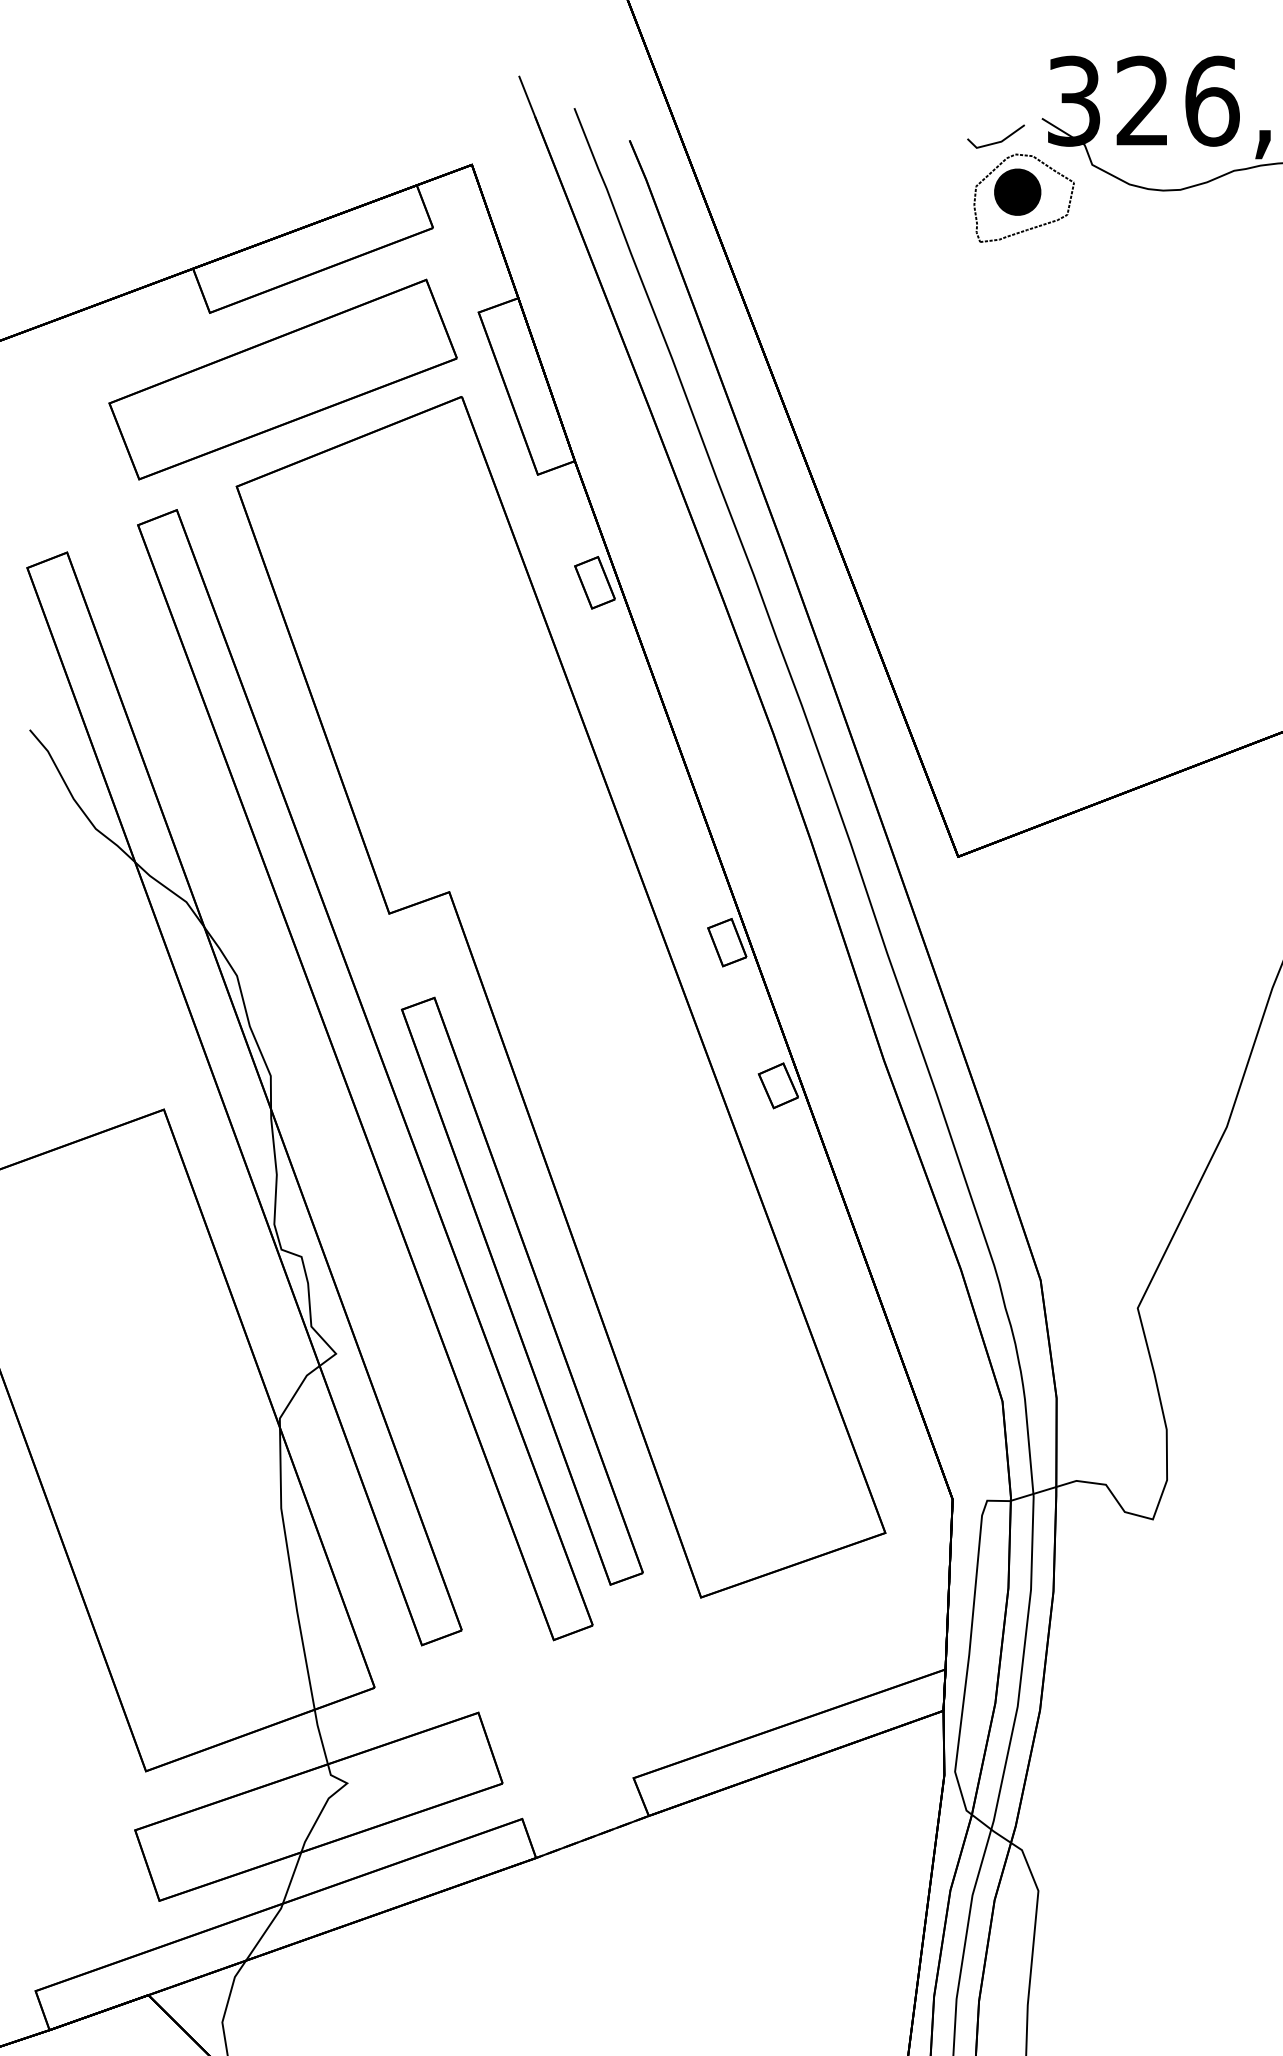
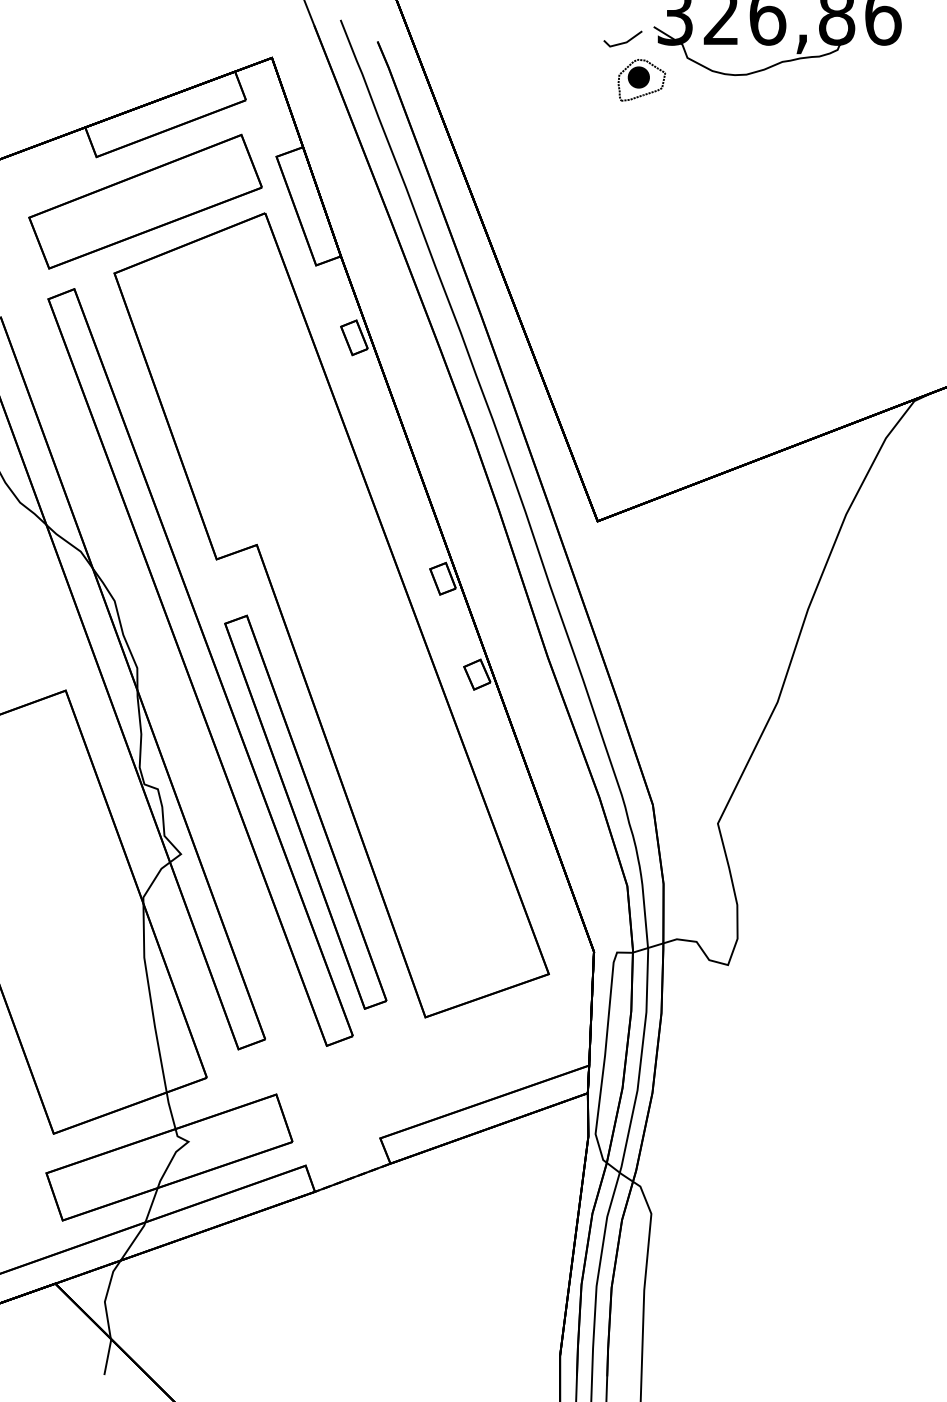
part: (1023, 198) -> (641, 80), size x0.7

